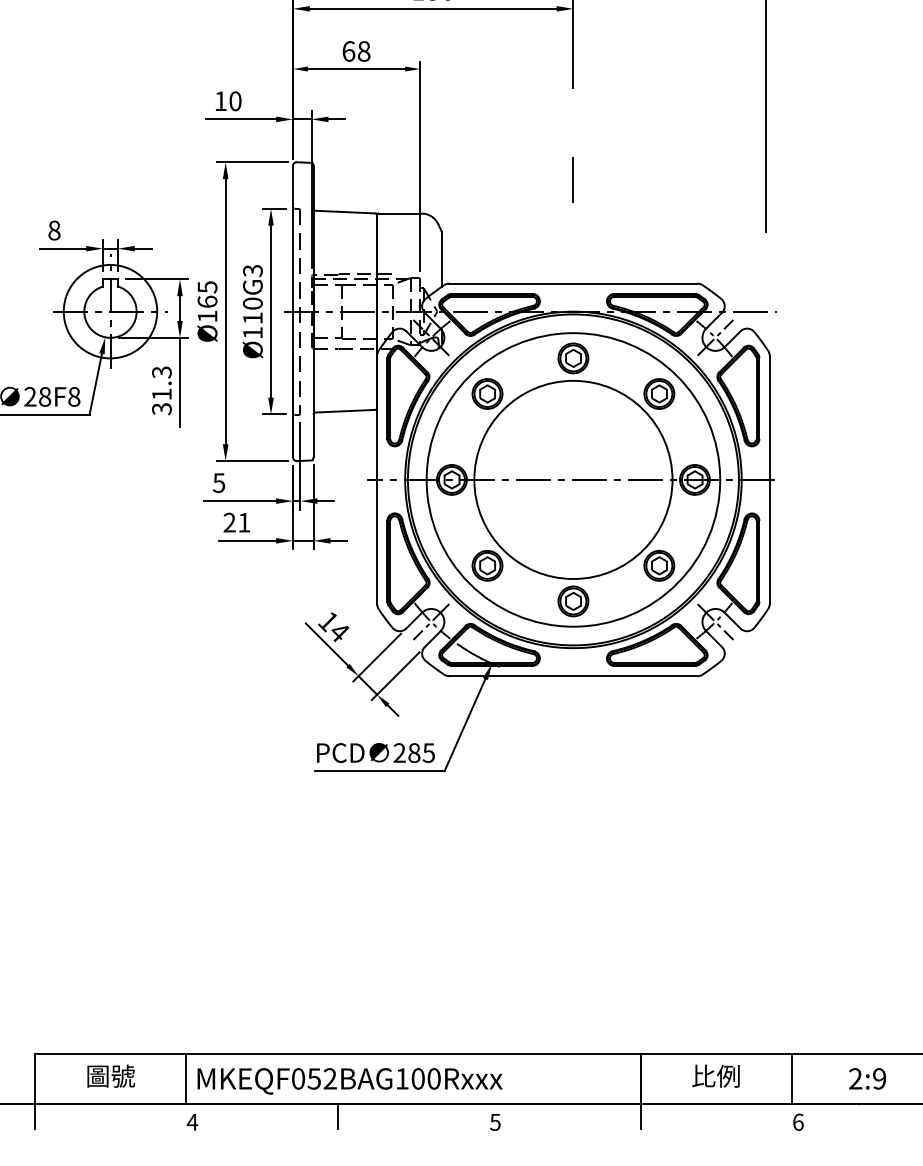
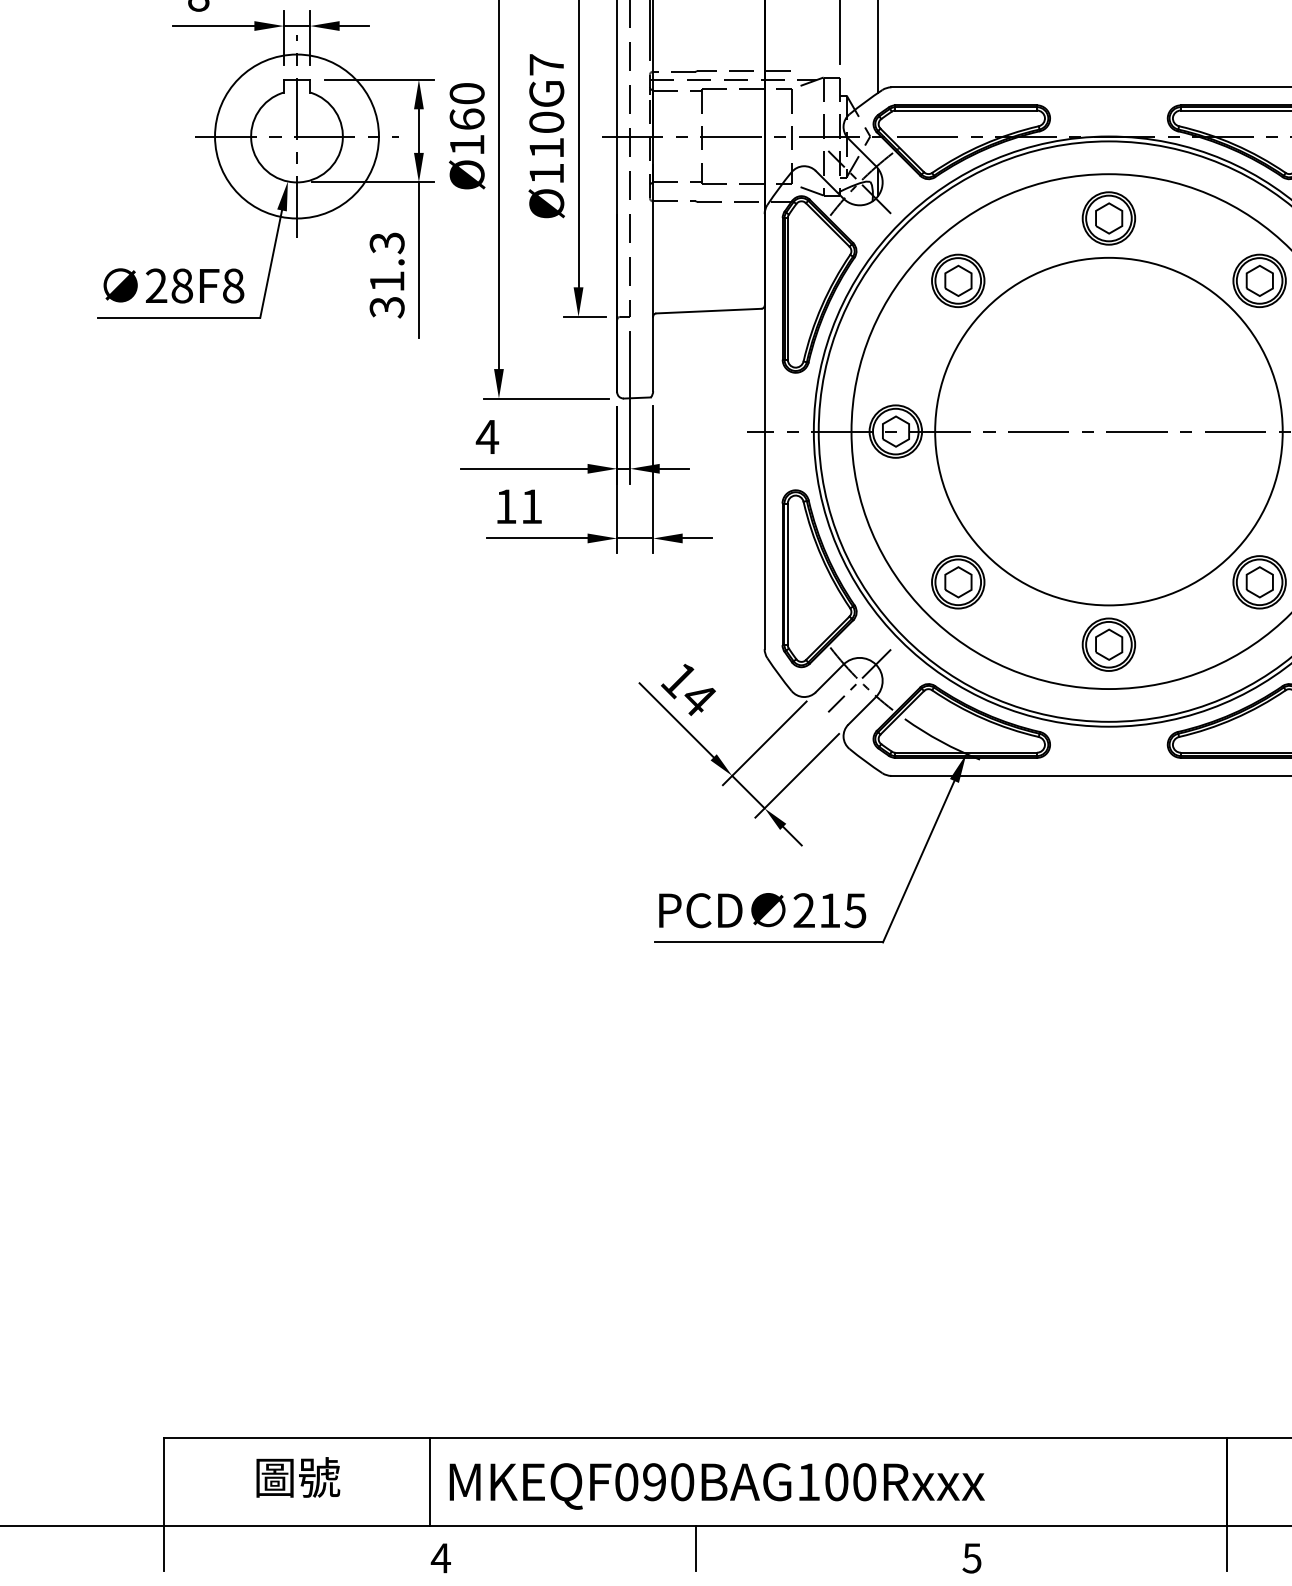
text: (252, 270) -> (546, 64), Ø110G3 -> Ø110G7
text: (207, 287) -> (467, 94), Ø165 -> Ø160
text: (218, 482) -> (486, 436), 5 -> 4
text: (229, 522) -> (505, 506), 21 -> 11
text: (414, 752) -> (830, 909), 285 -> 215
text: (321, 1078) -> (667, 1481), MKEQF052BAG100Rxxx -> MKEQF090BAG100Rxxx

